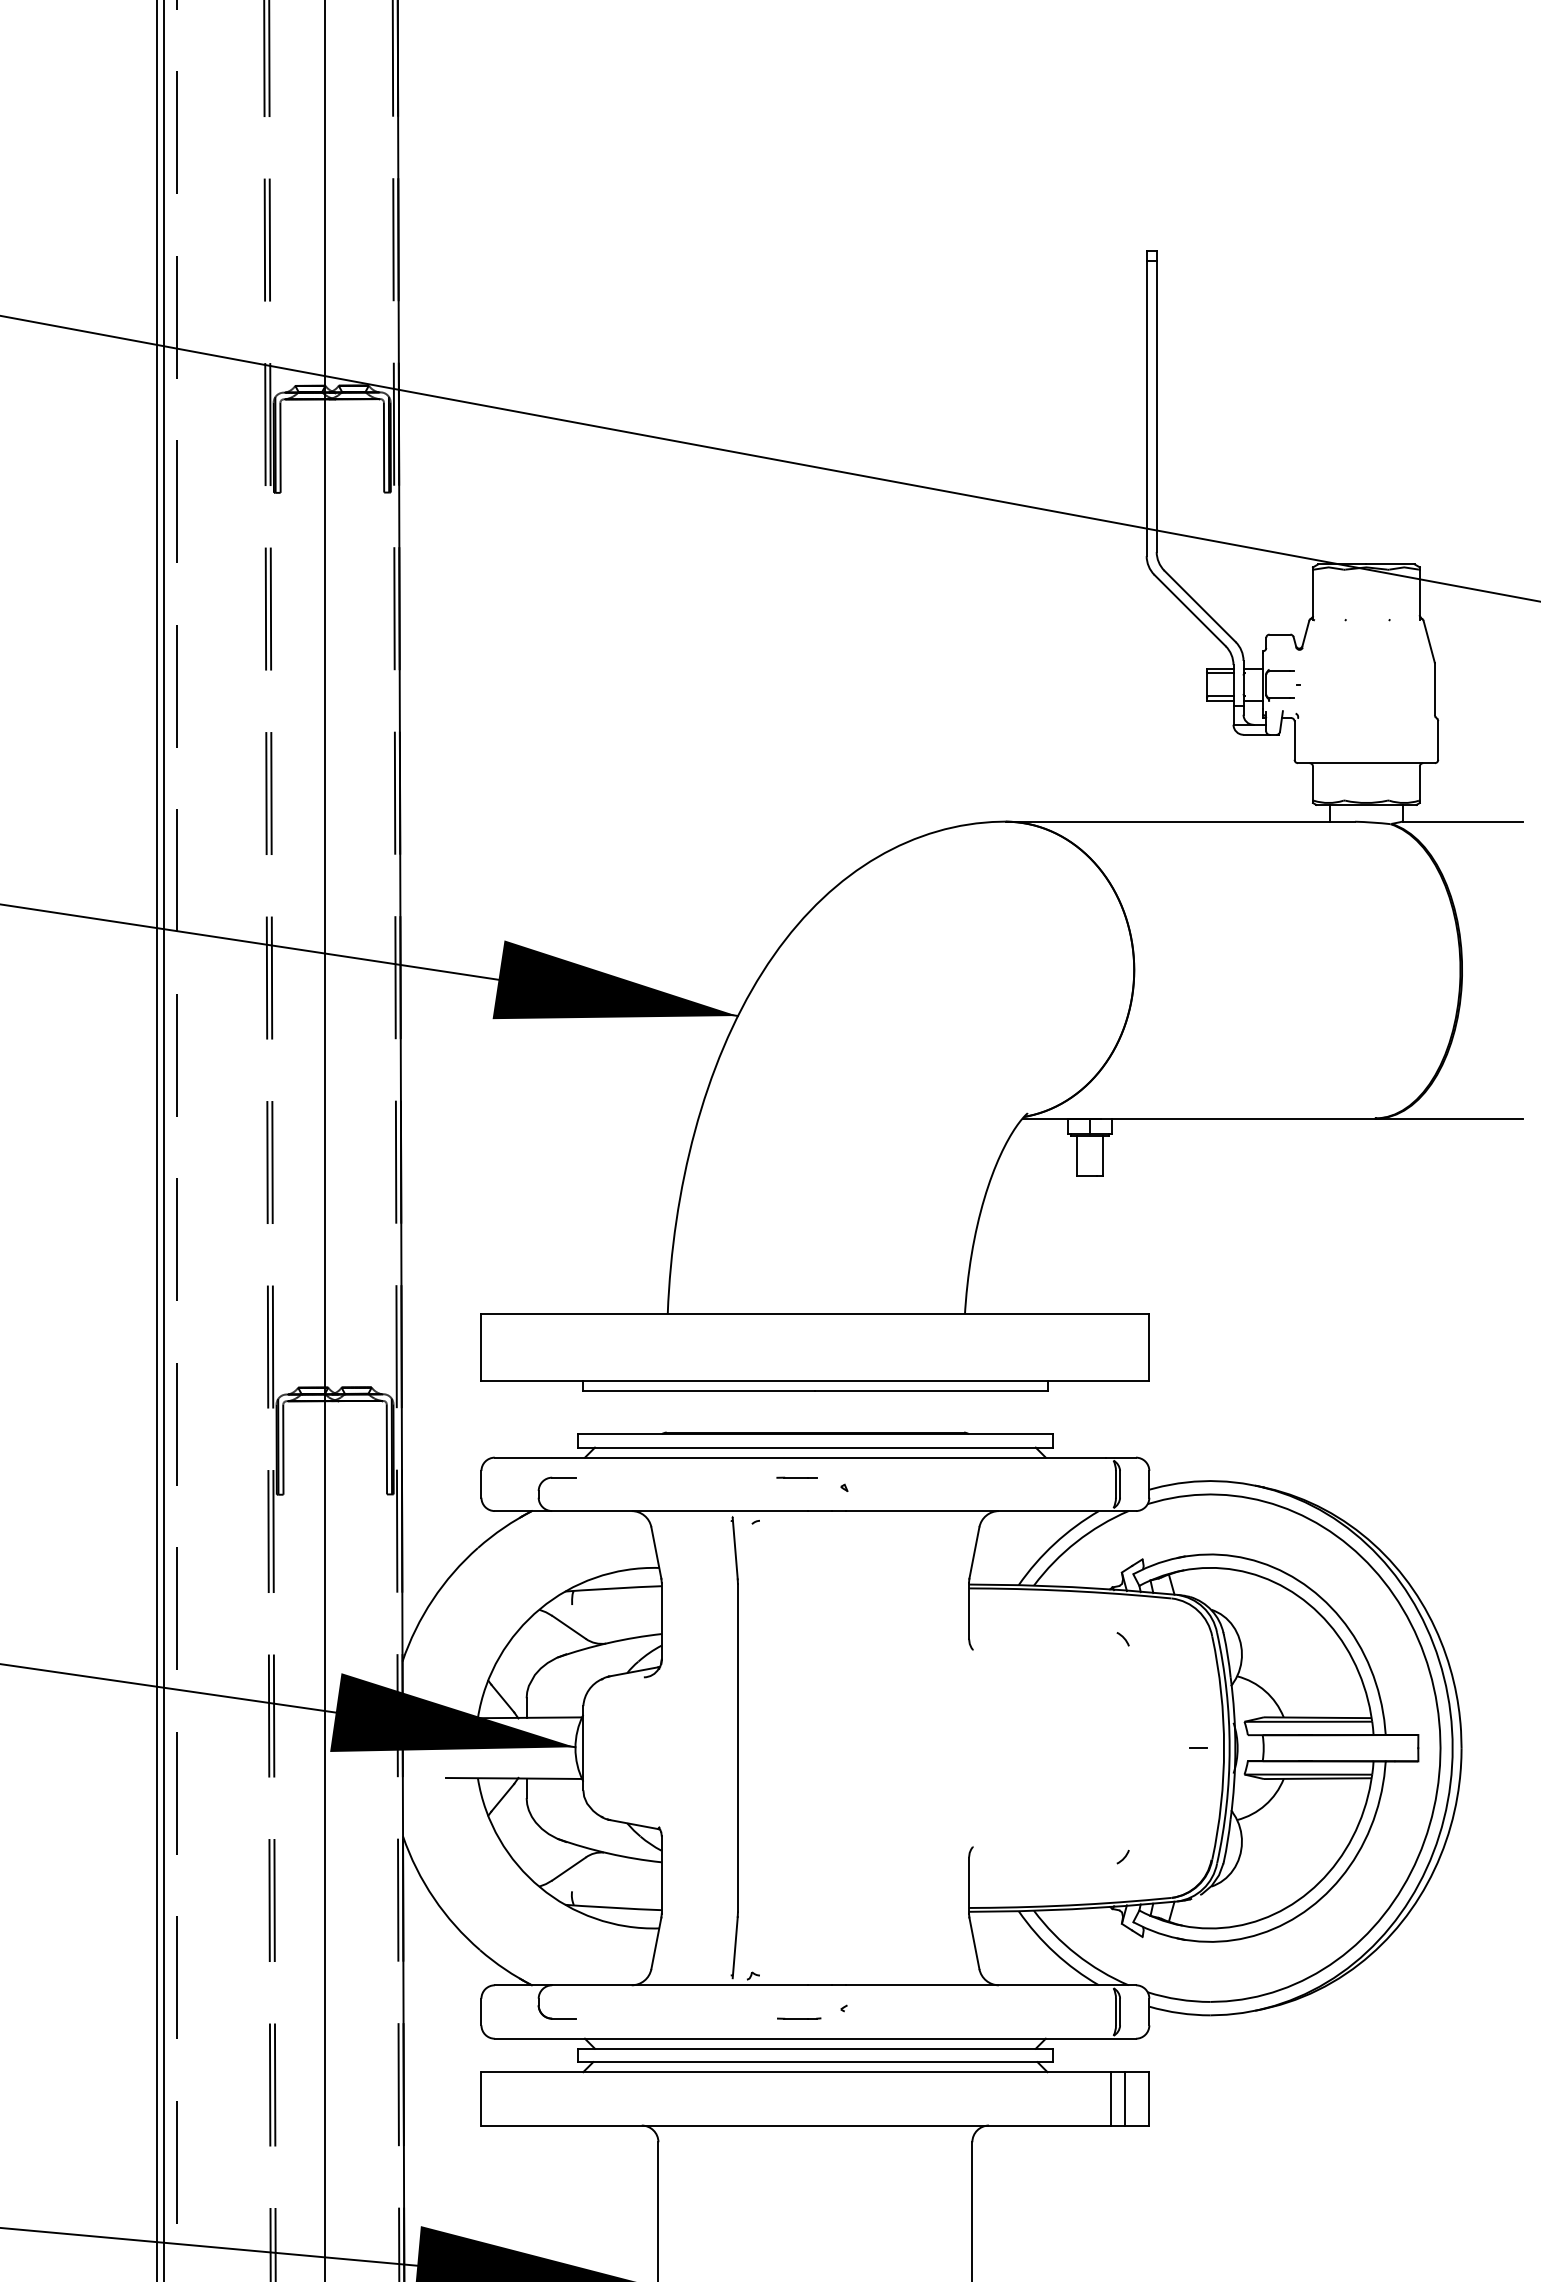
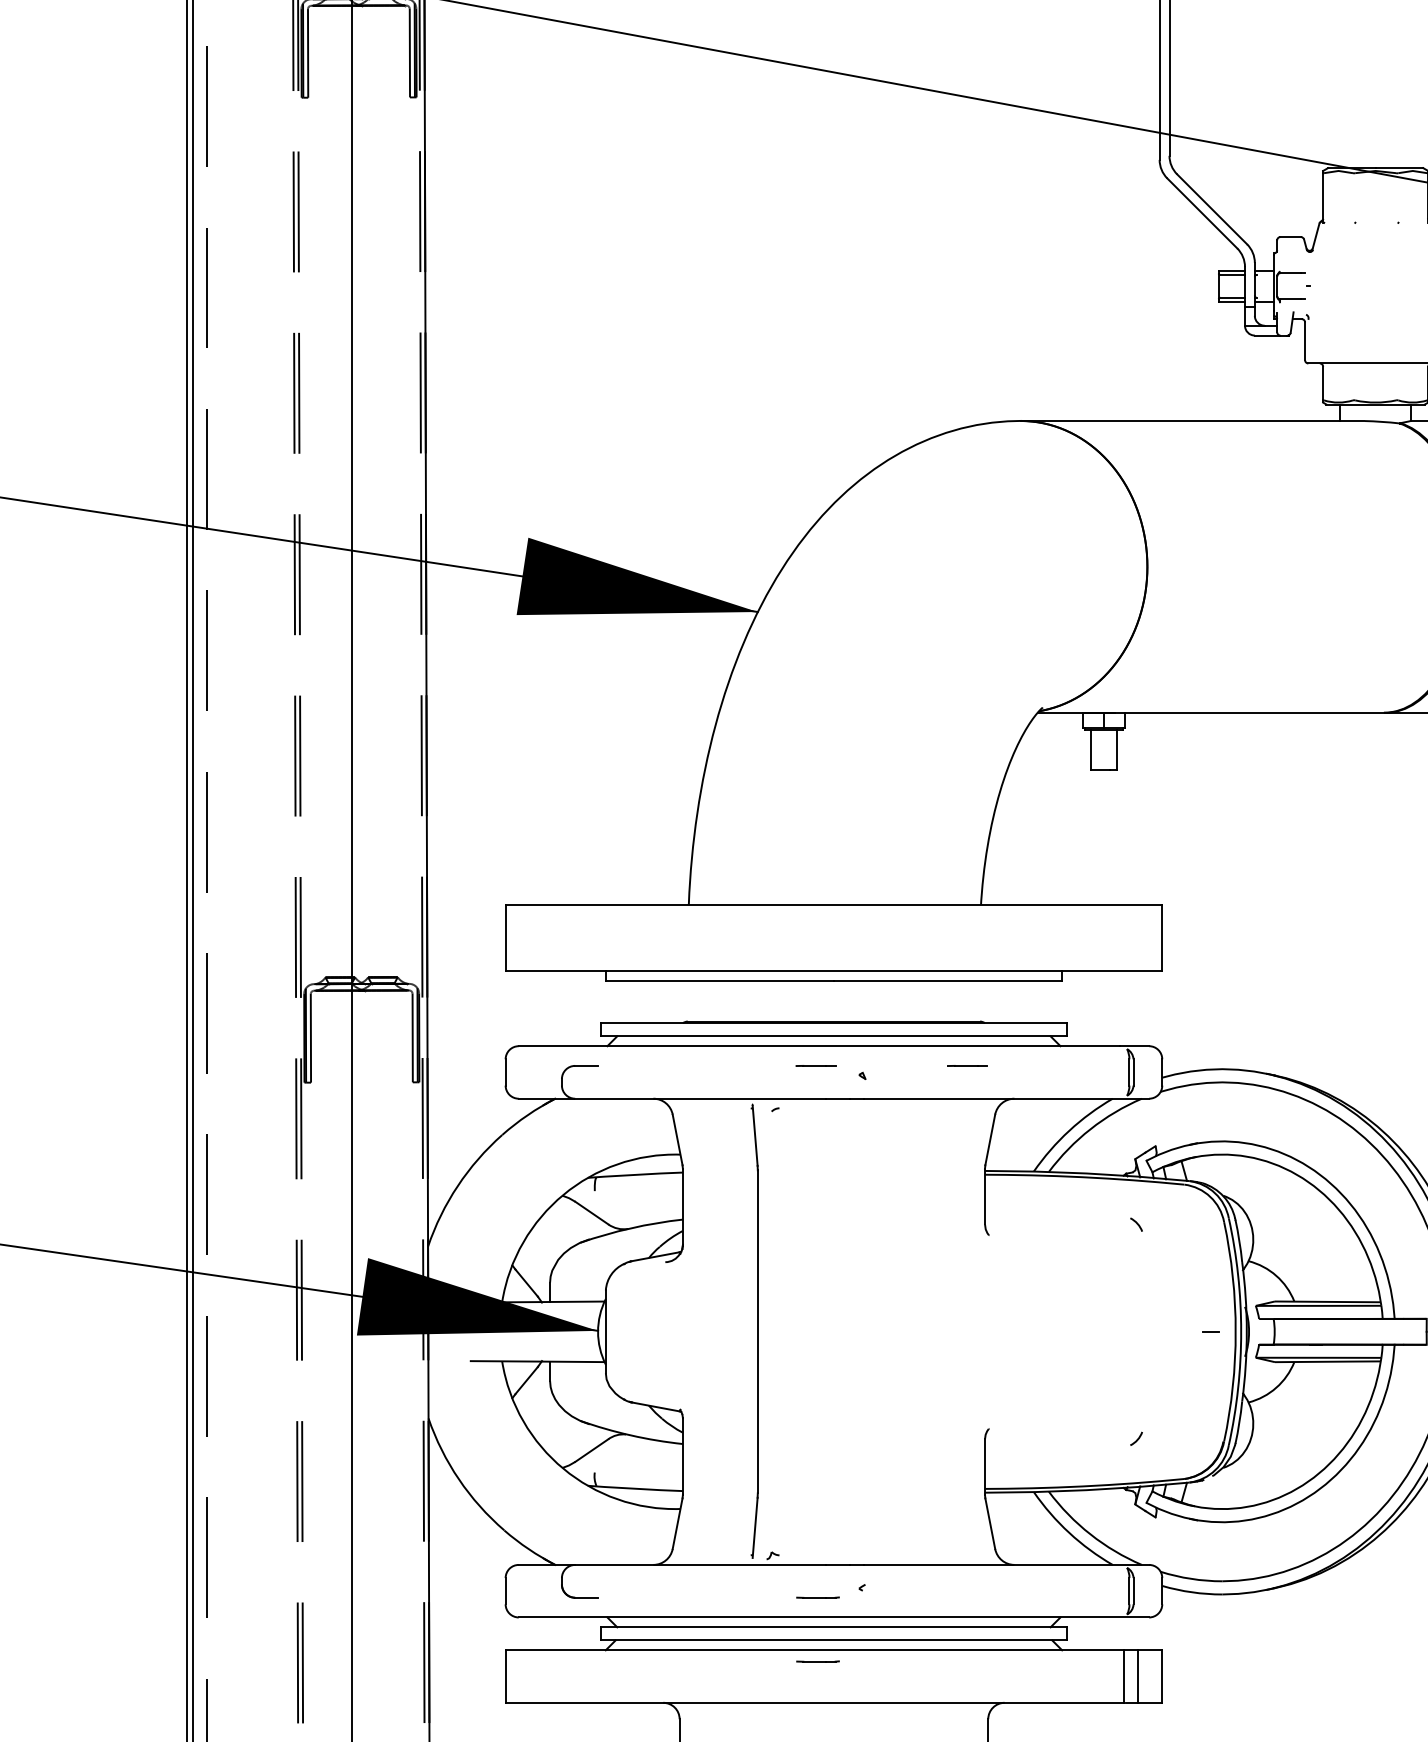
line: (950, 1477) -> (966, 1065), added
line: (799, 2083) -> (818, 1661), added

